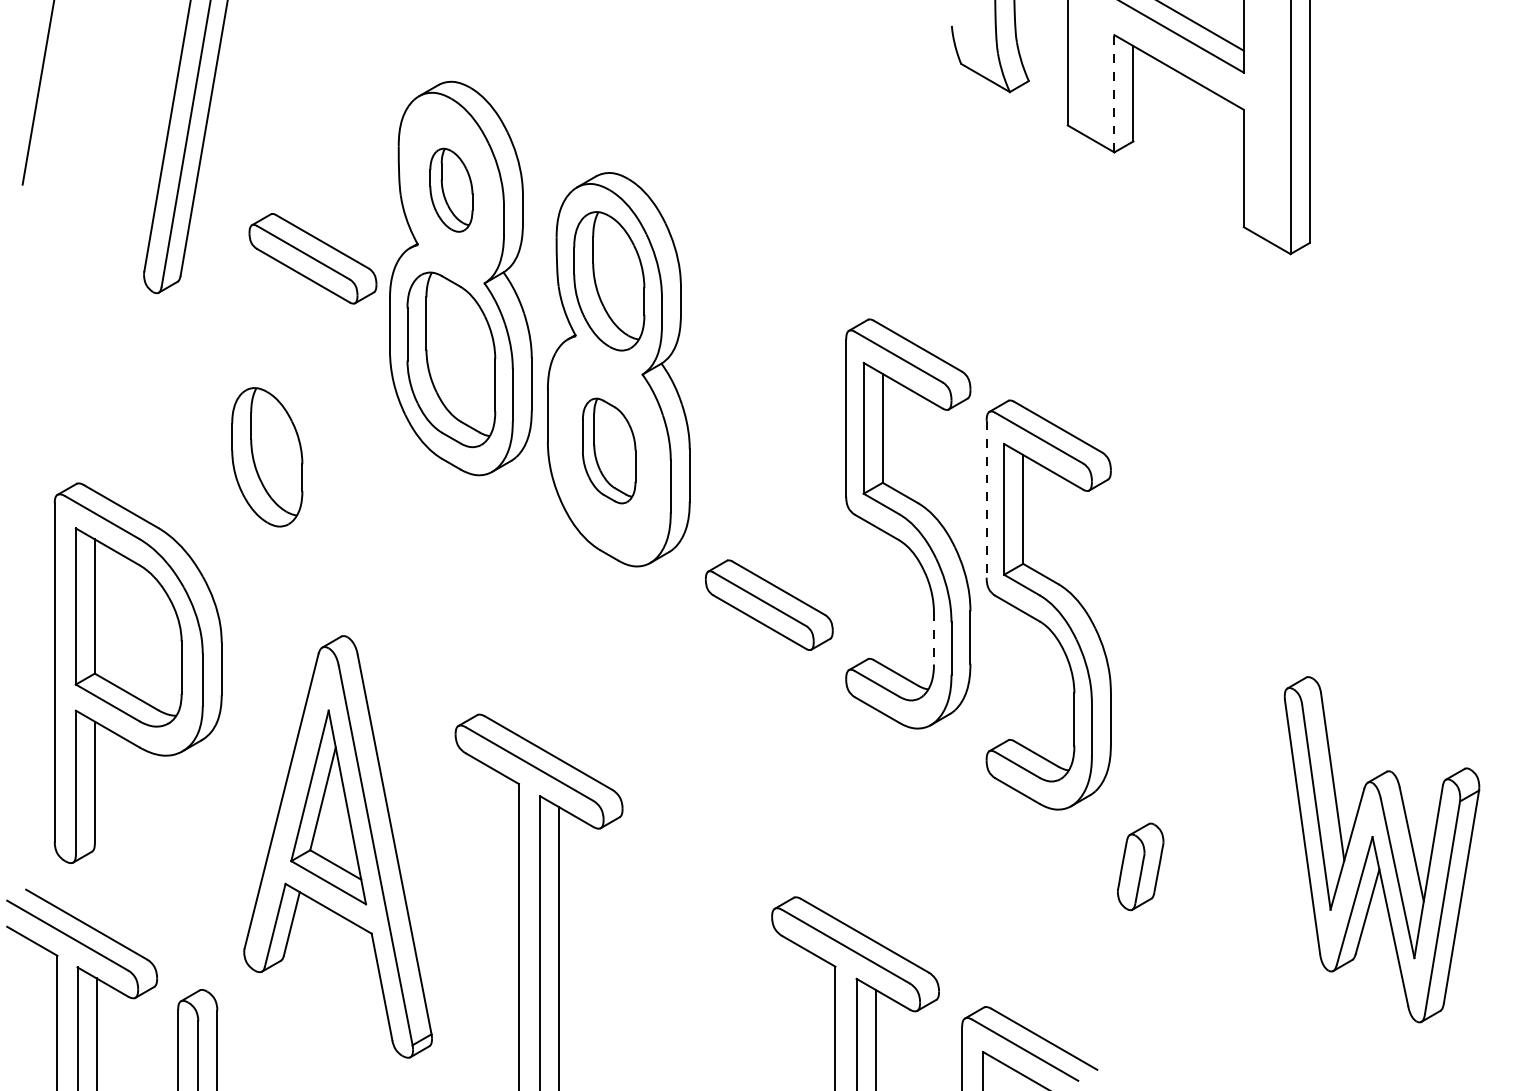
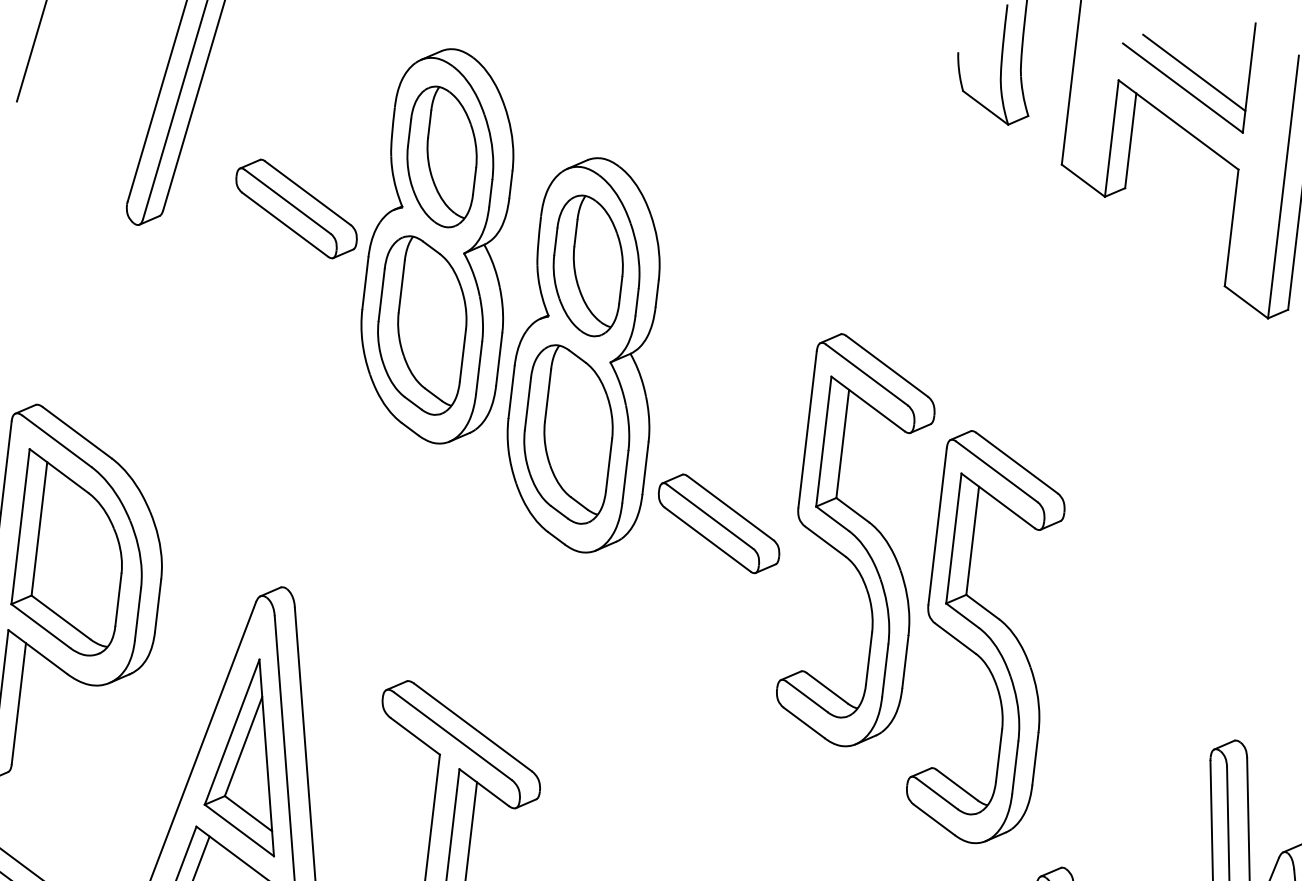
line: (1114, 93) -> (1111, 138), dashed -> solid
part: (451, 190) -> (442, 157), size x1.67
part: (608, 450) -> (567, 433), size x1.67
part: (267, 457) -> (228, 401), removed
line: (986, 499) -> (937, 526), dashed -> solid
part: (769, 604) -> (719, 523), moved
line: (933, 638) -> (868, 658), dashed -> solid

